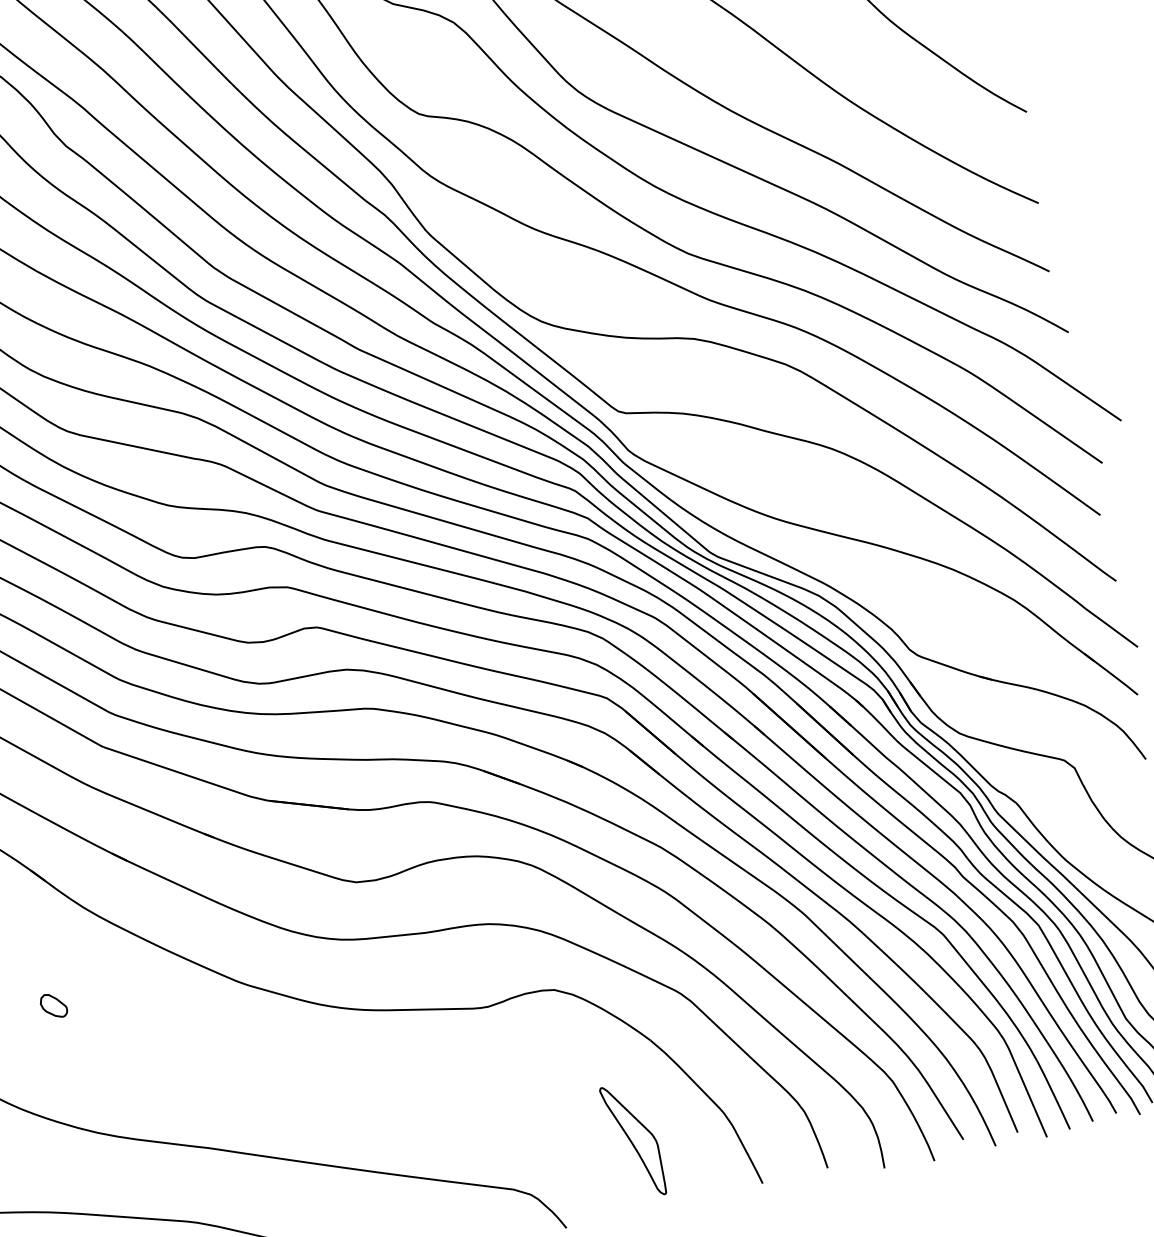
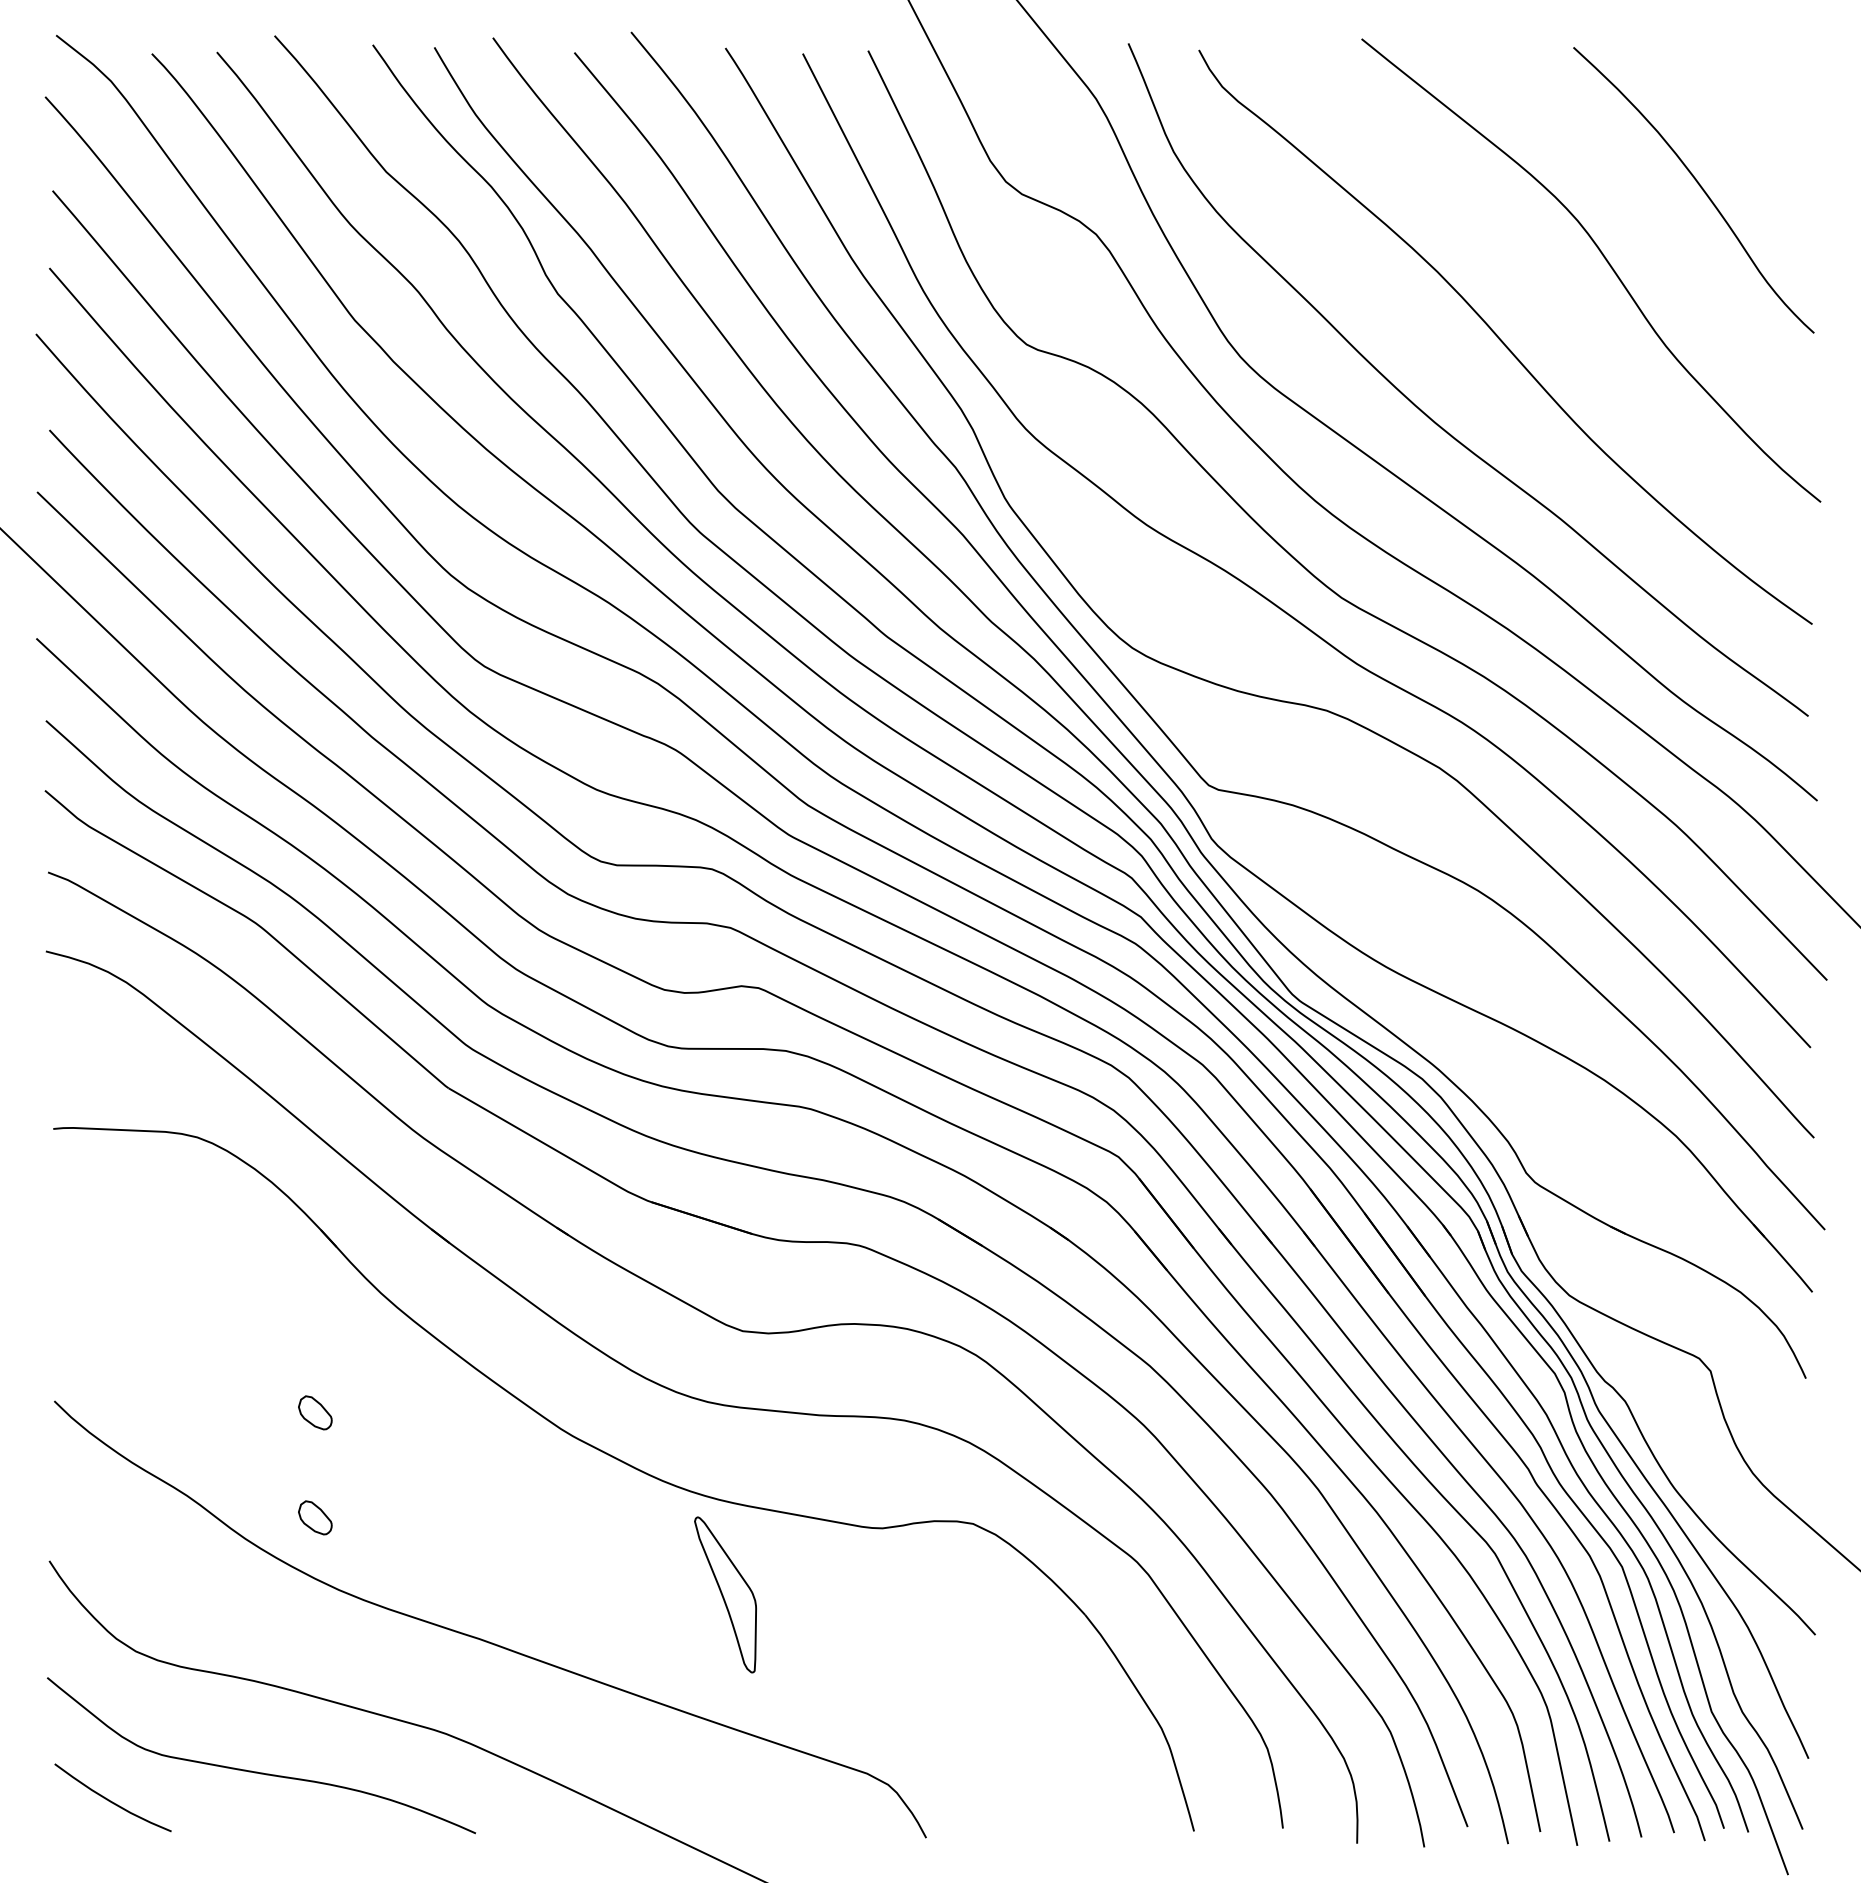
part: (69, 1082) -> (315, 1517), added
part: (633, 1140) -> (725, 1594), moved

